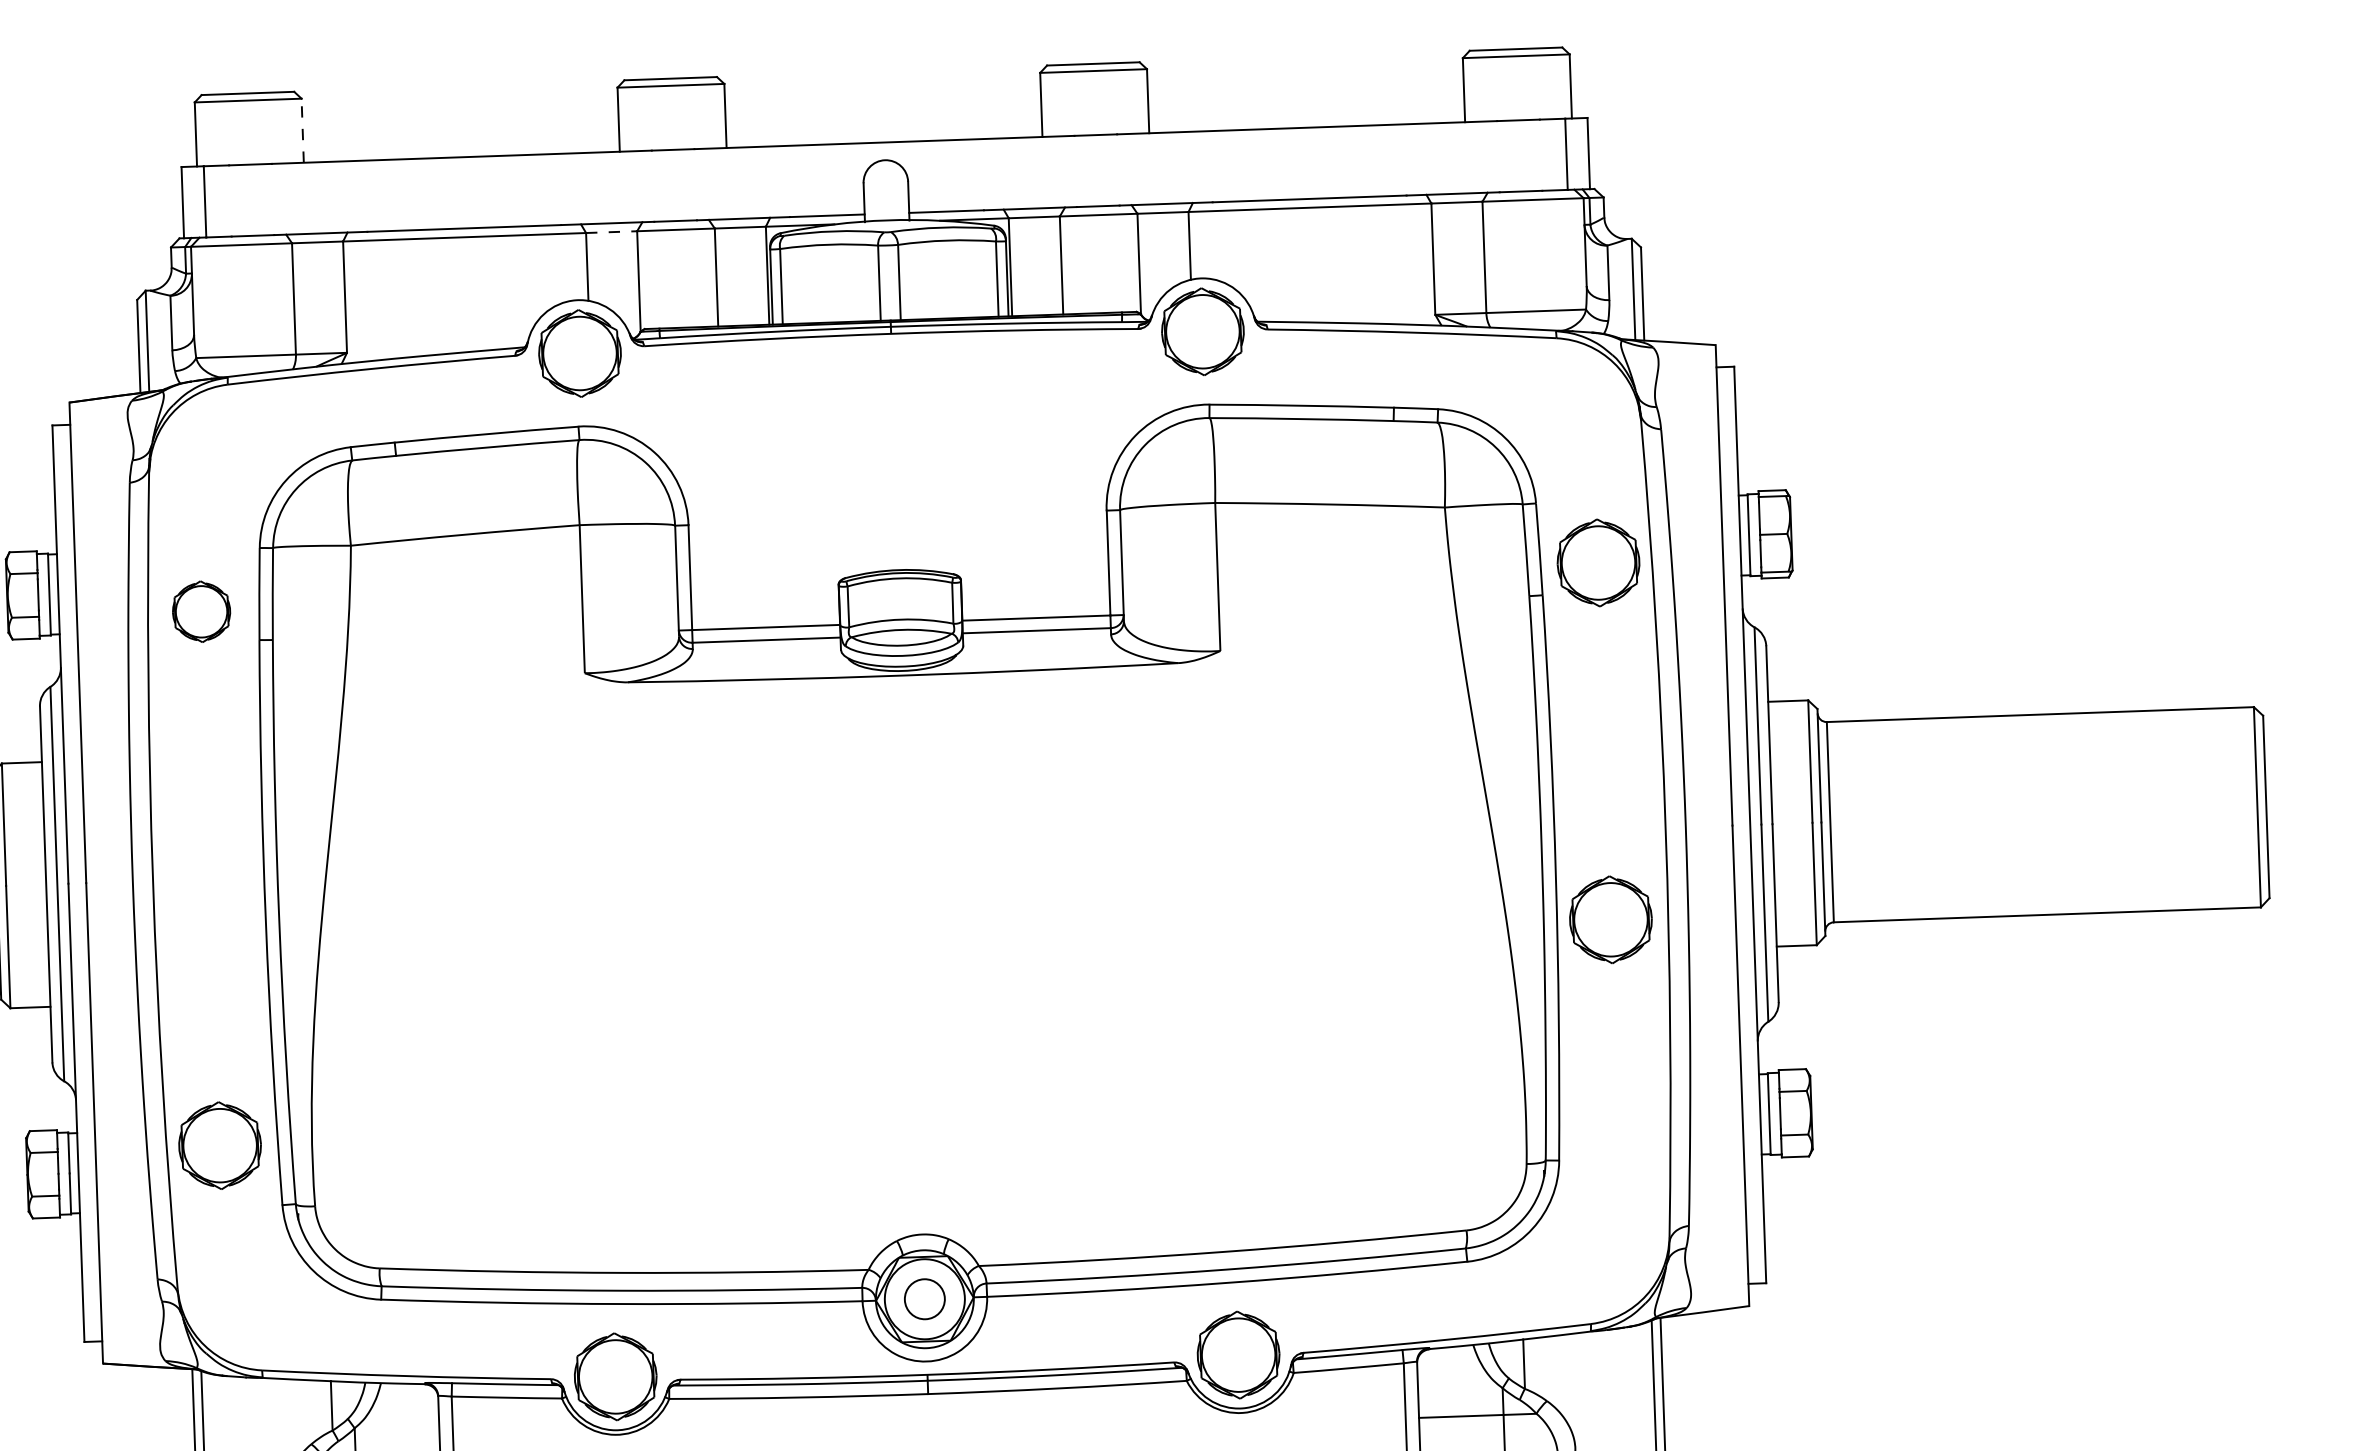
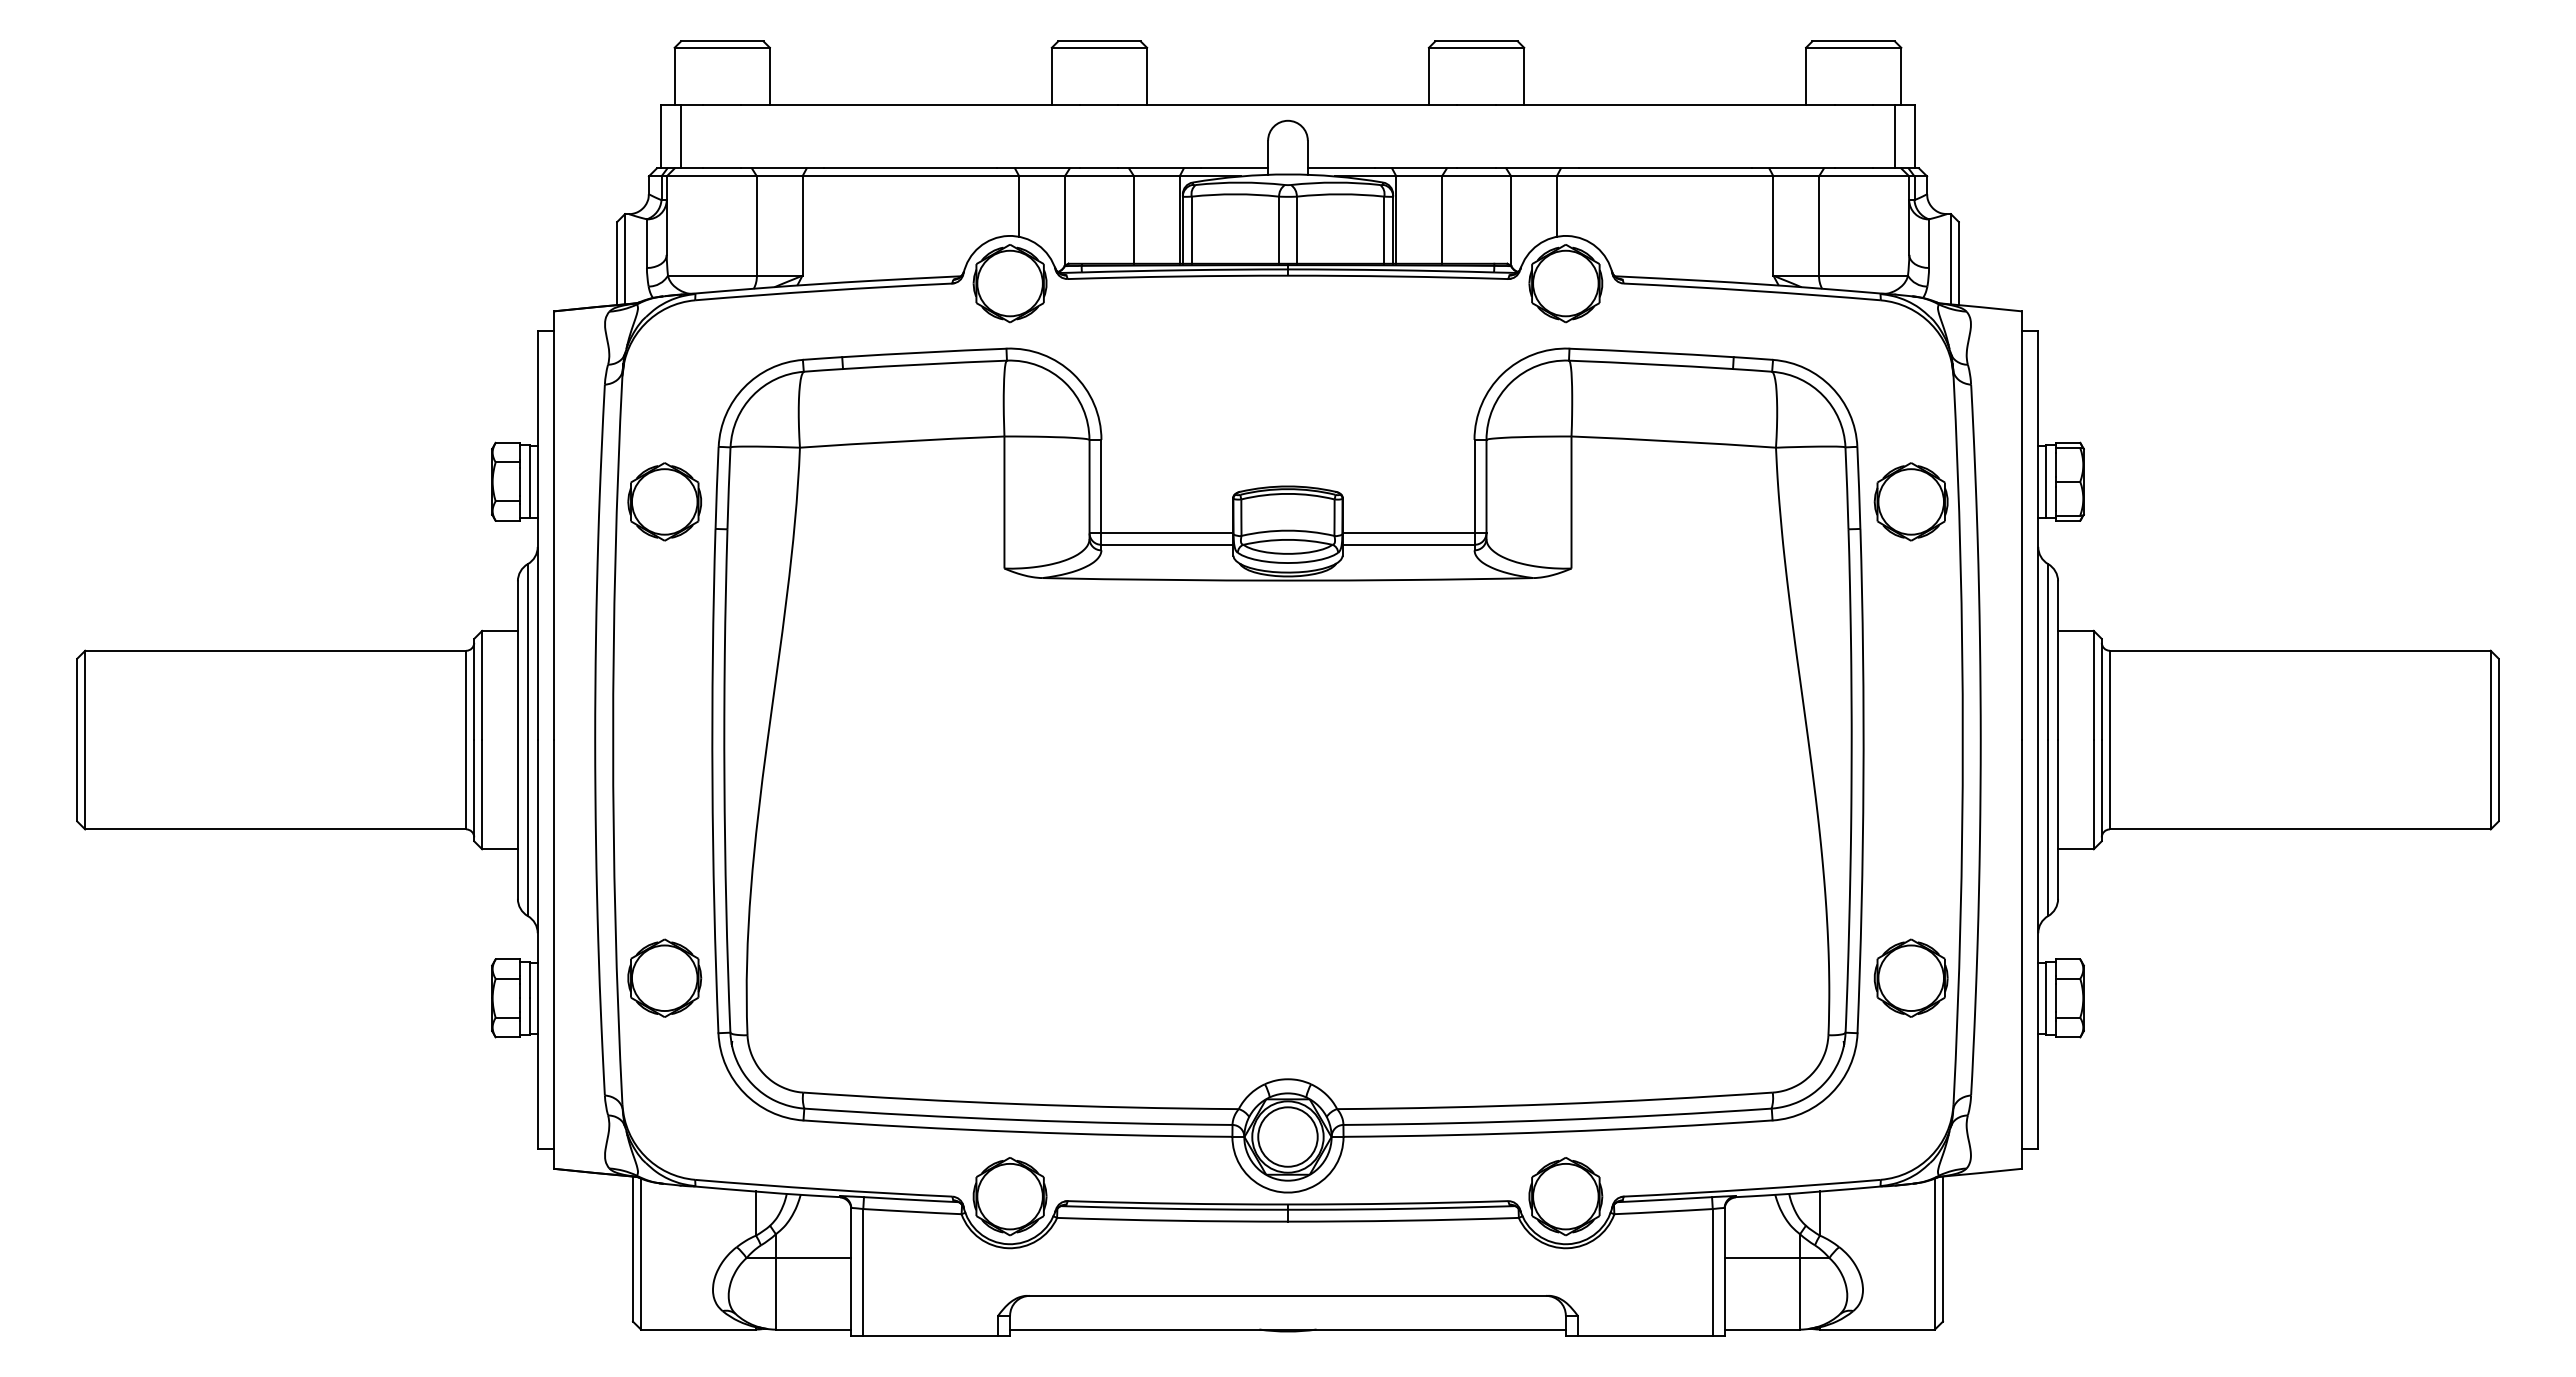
line: (302, 130) -> (769, 76), dashed -> solid
line: (612, 232) -> (1042, 176), dashed -> solid
part: (201, 611) -> (664, 501), size x1.43
part: (1610, 918) -> (1910, 977), moved
circle: (924, 1298) -> (1287, 1136), size x1.67

